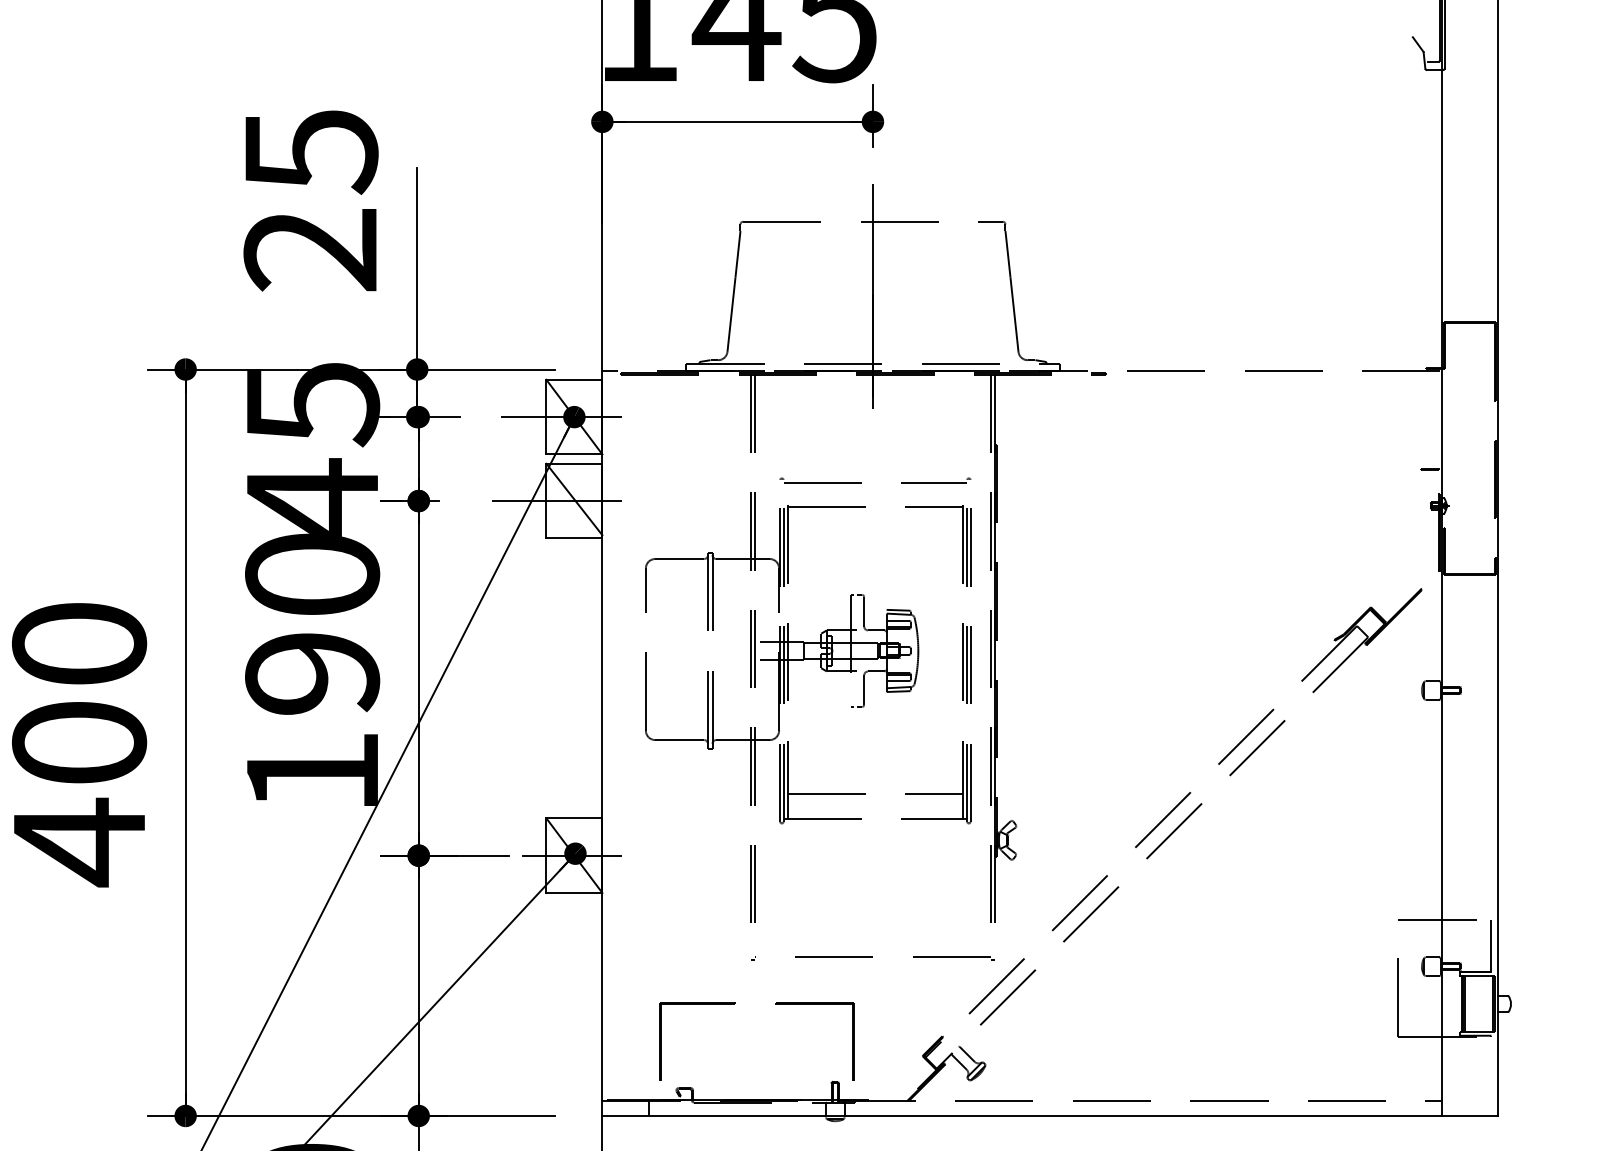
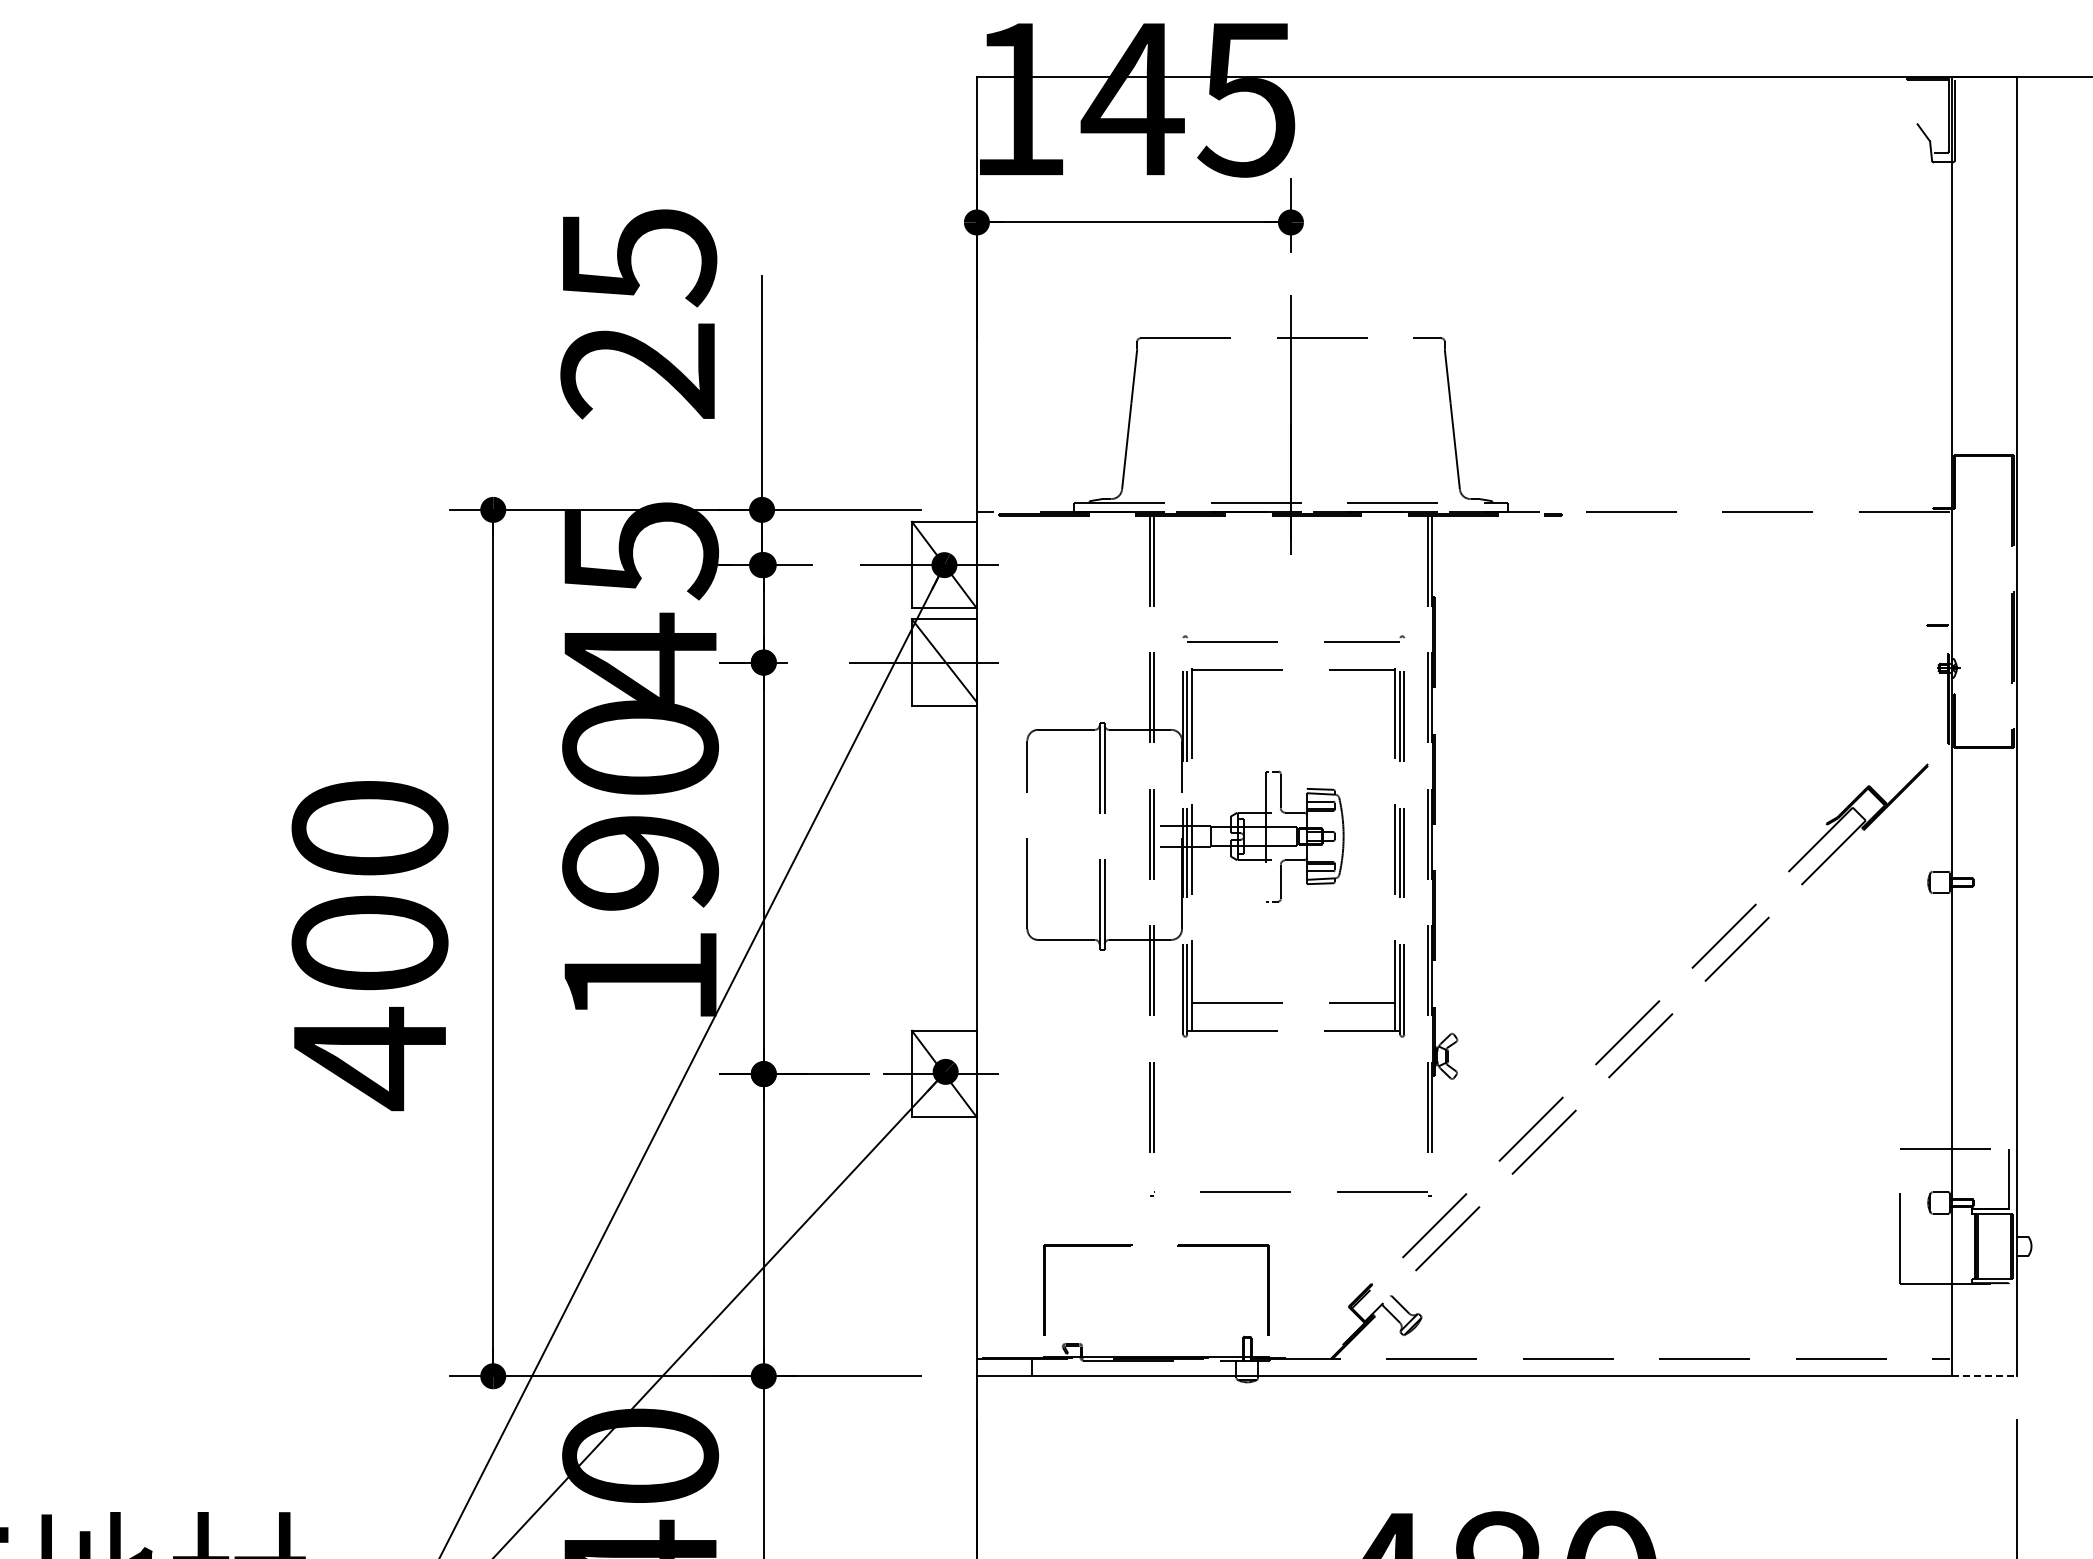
line: (1470, 1116) -> (1984, 1376), solid -> dashed

